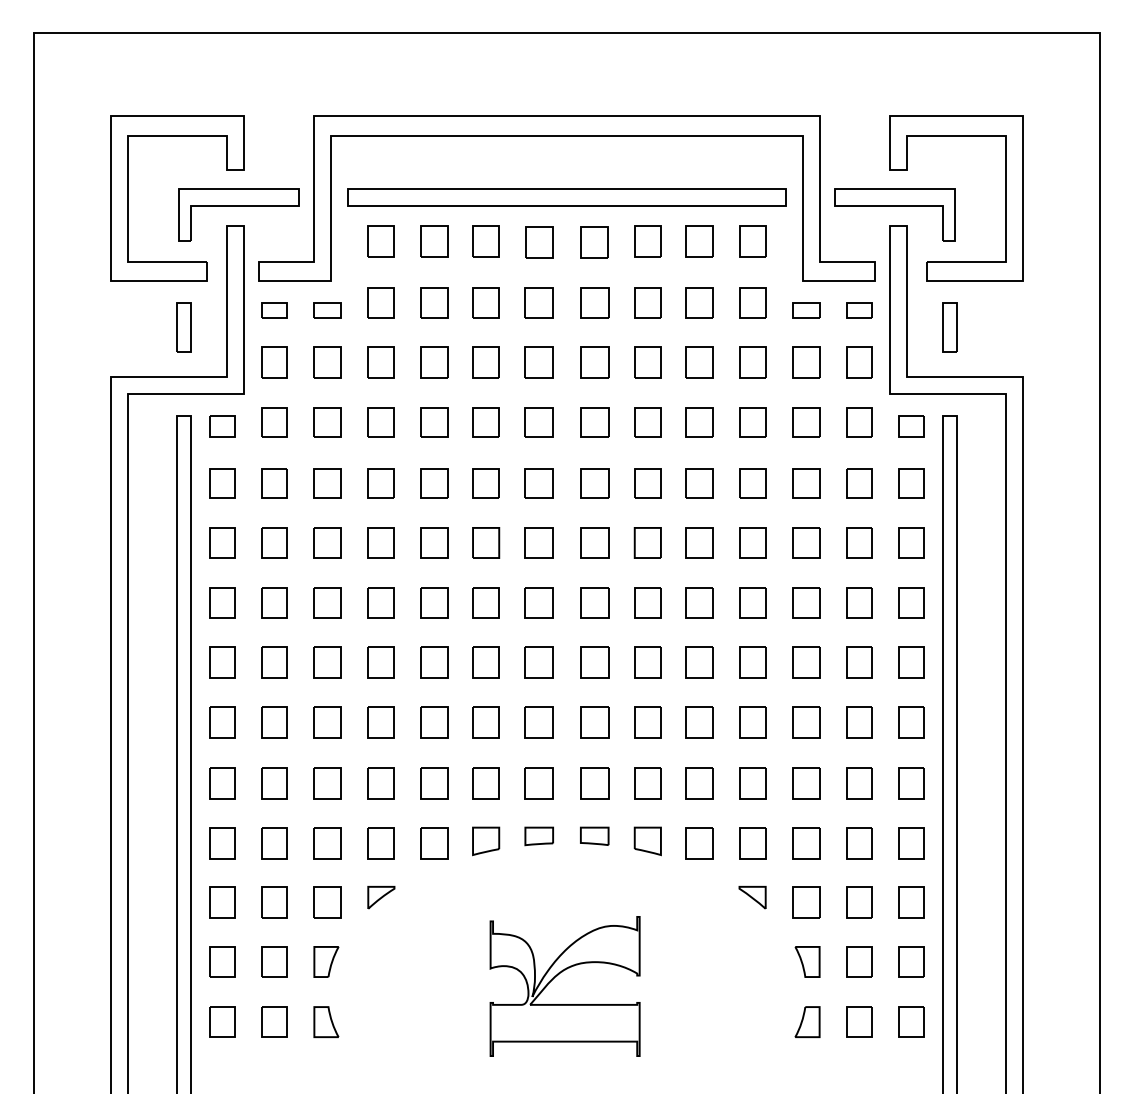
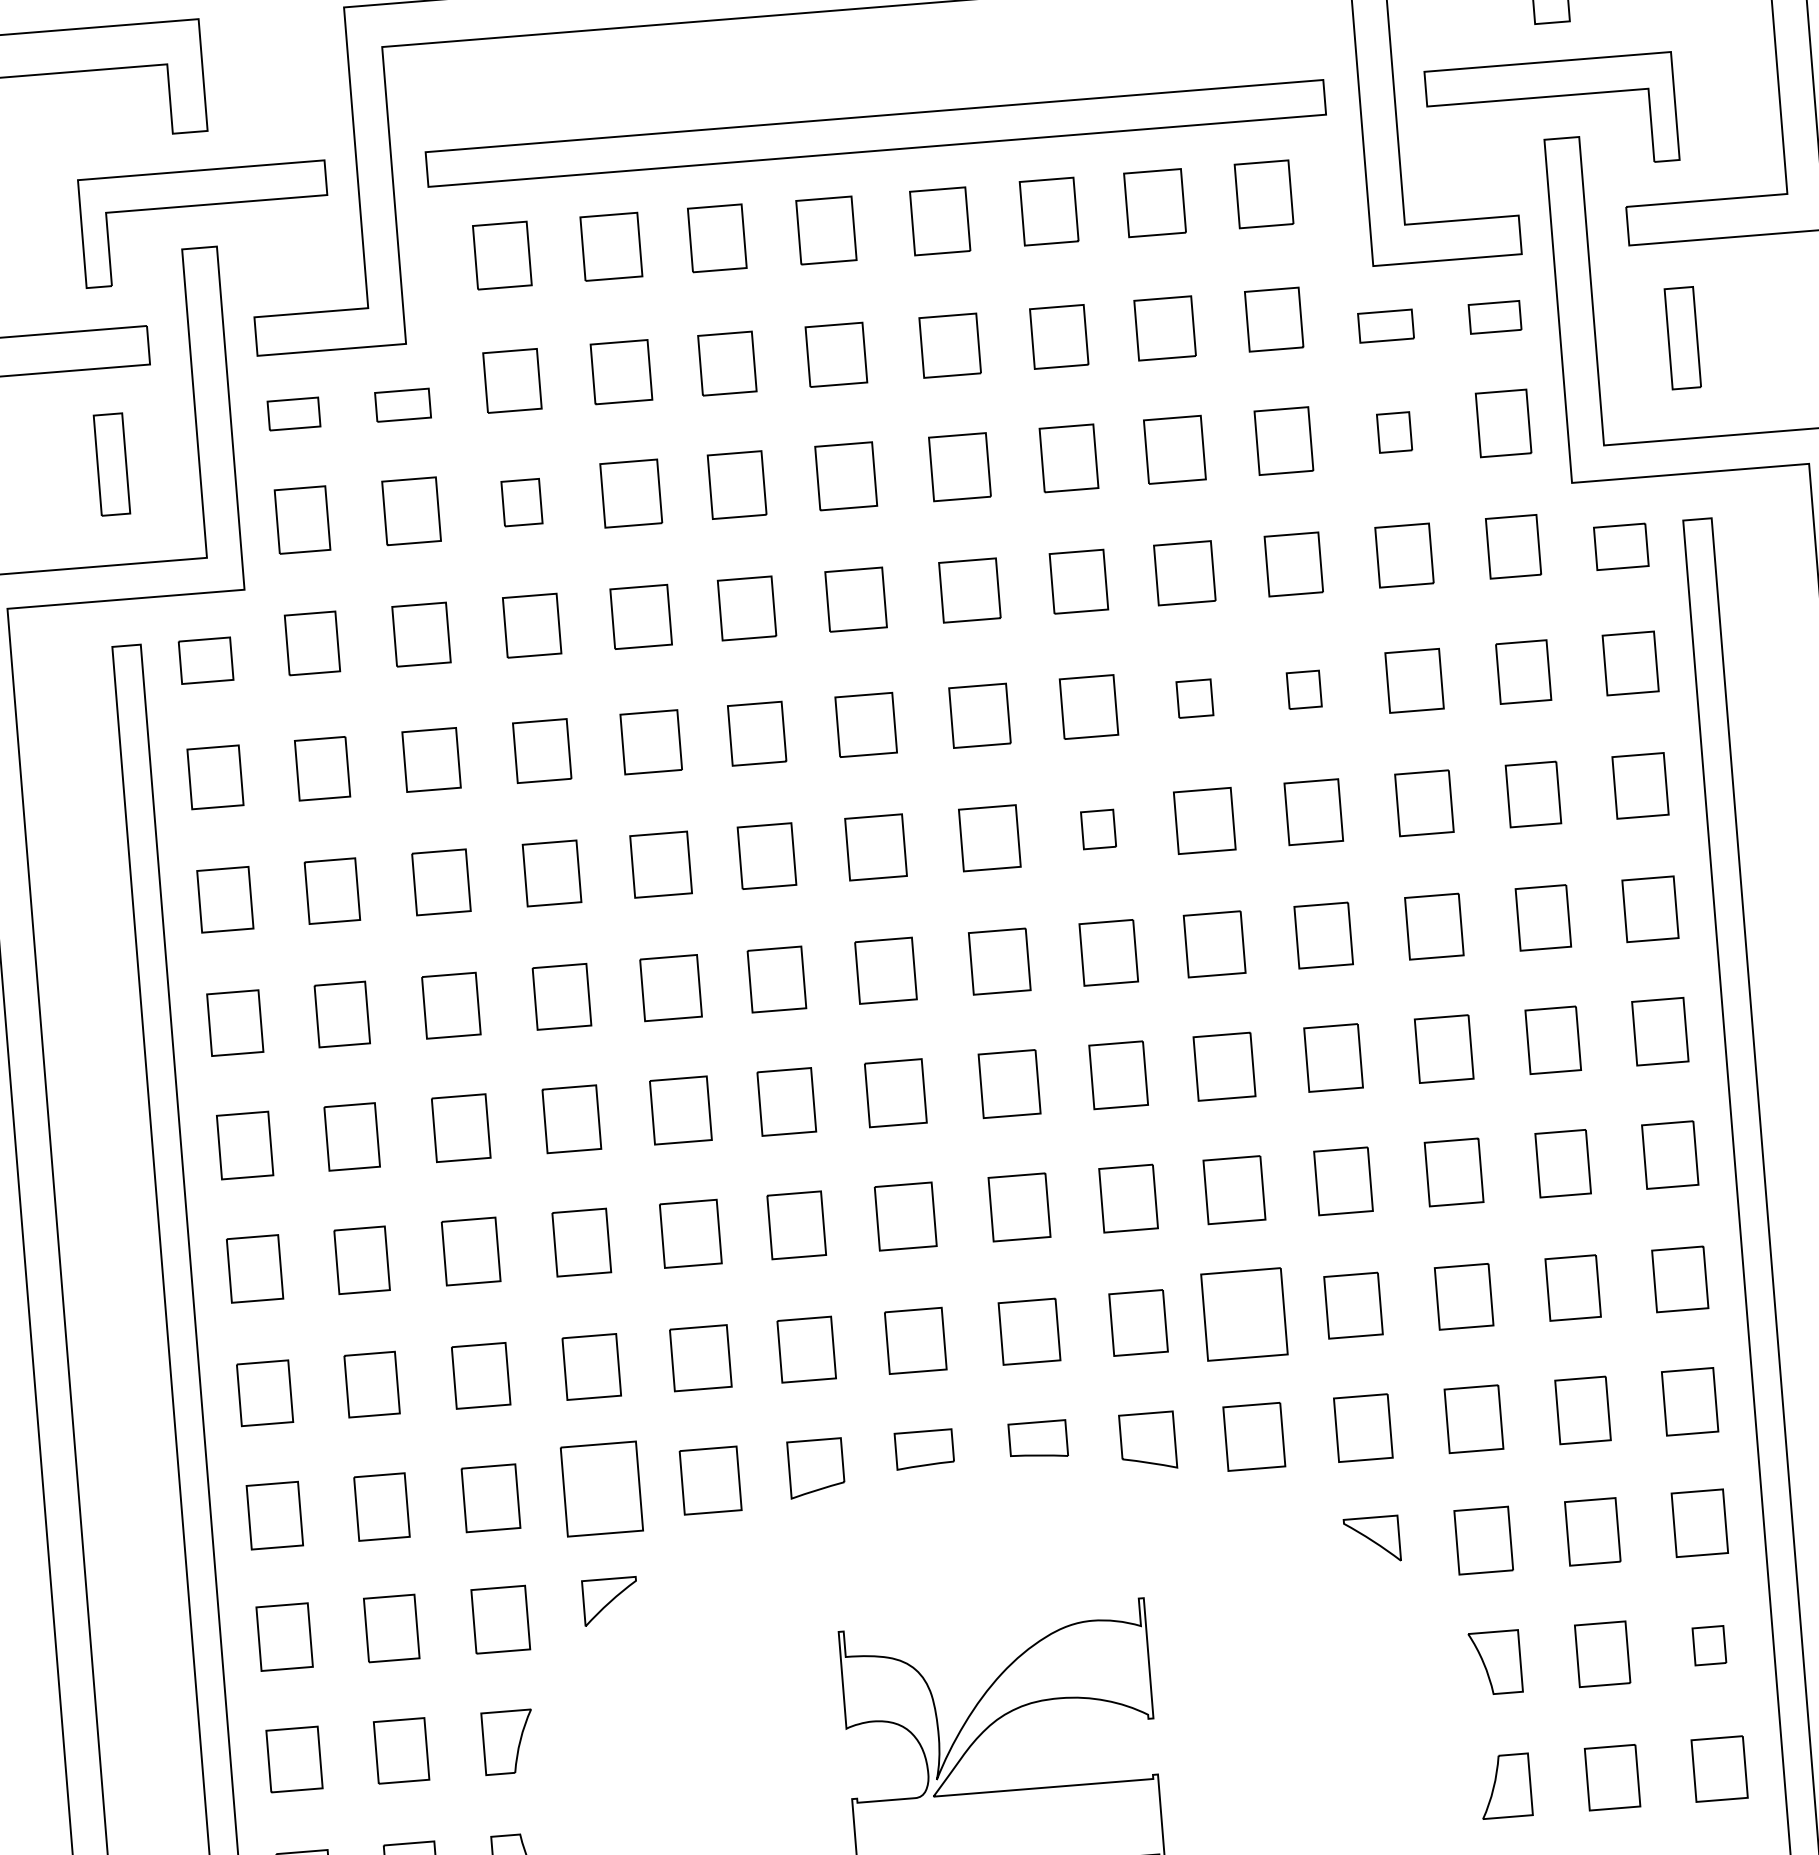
part: (380, 362) -> (520, 503), size x0.7
part: (806, 362) -> (1394, 432), size x0.6
part: (699, 483) -> (1195, 698), size x0.6
part: (752, 483) -> (1303, 690), size x0.6
part: (647, 542) -> (1098, 828), size x0.6
part: (699, 783) -> (1244, 1314), size x1.4
part: (380, 843) -> (599, 1490), size x1.4
part: (911, 961) -> (1708, 1644), size x0.6

